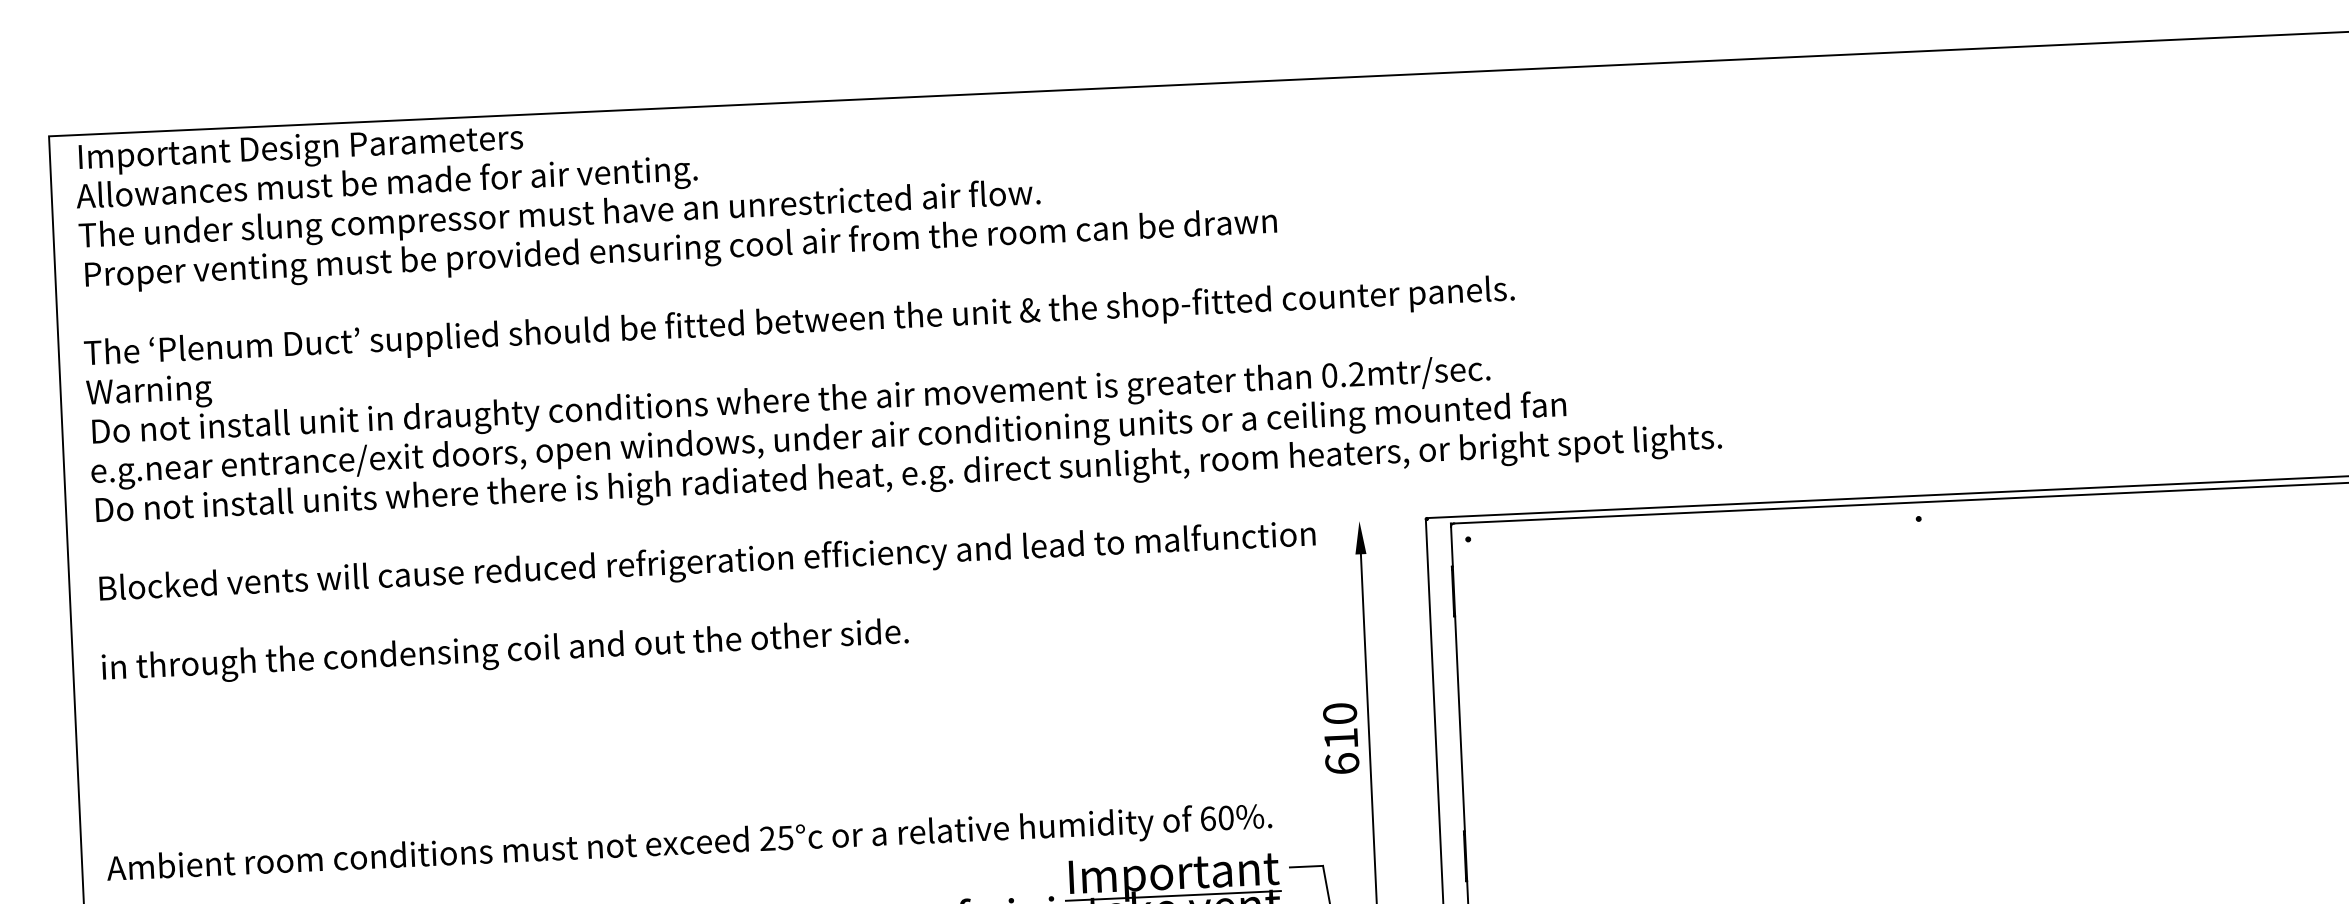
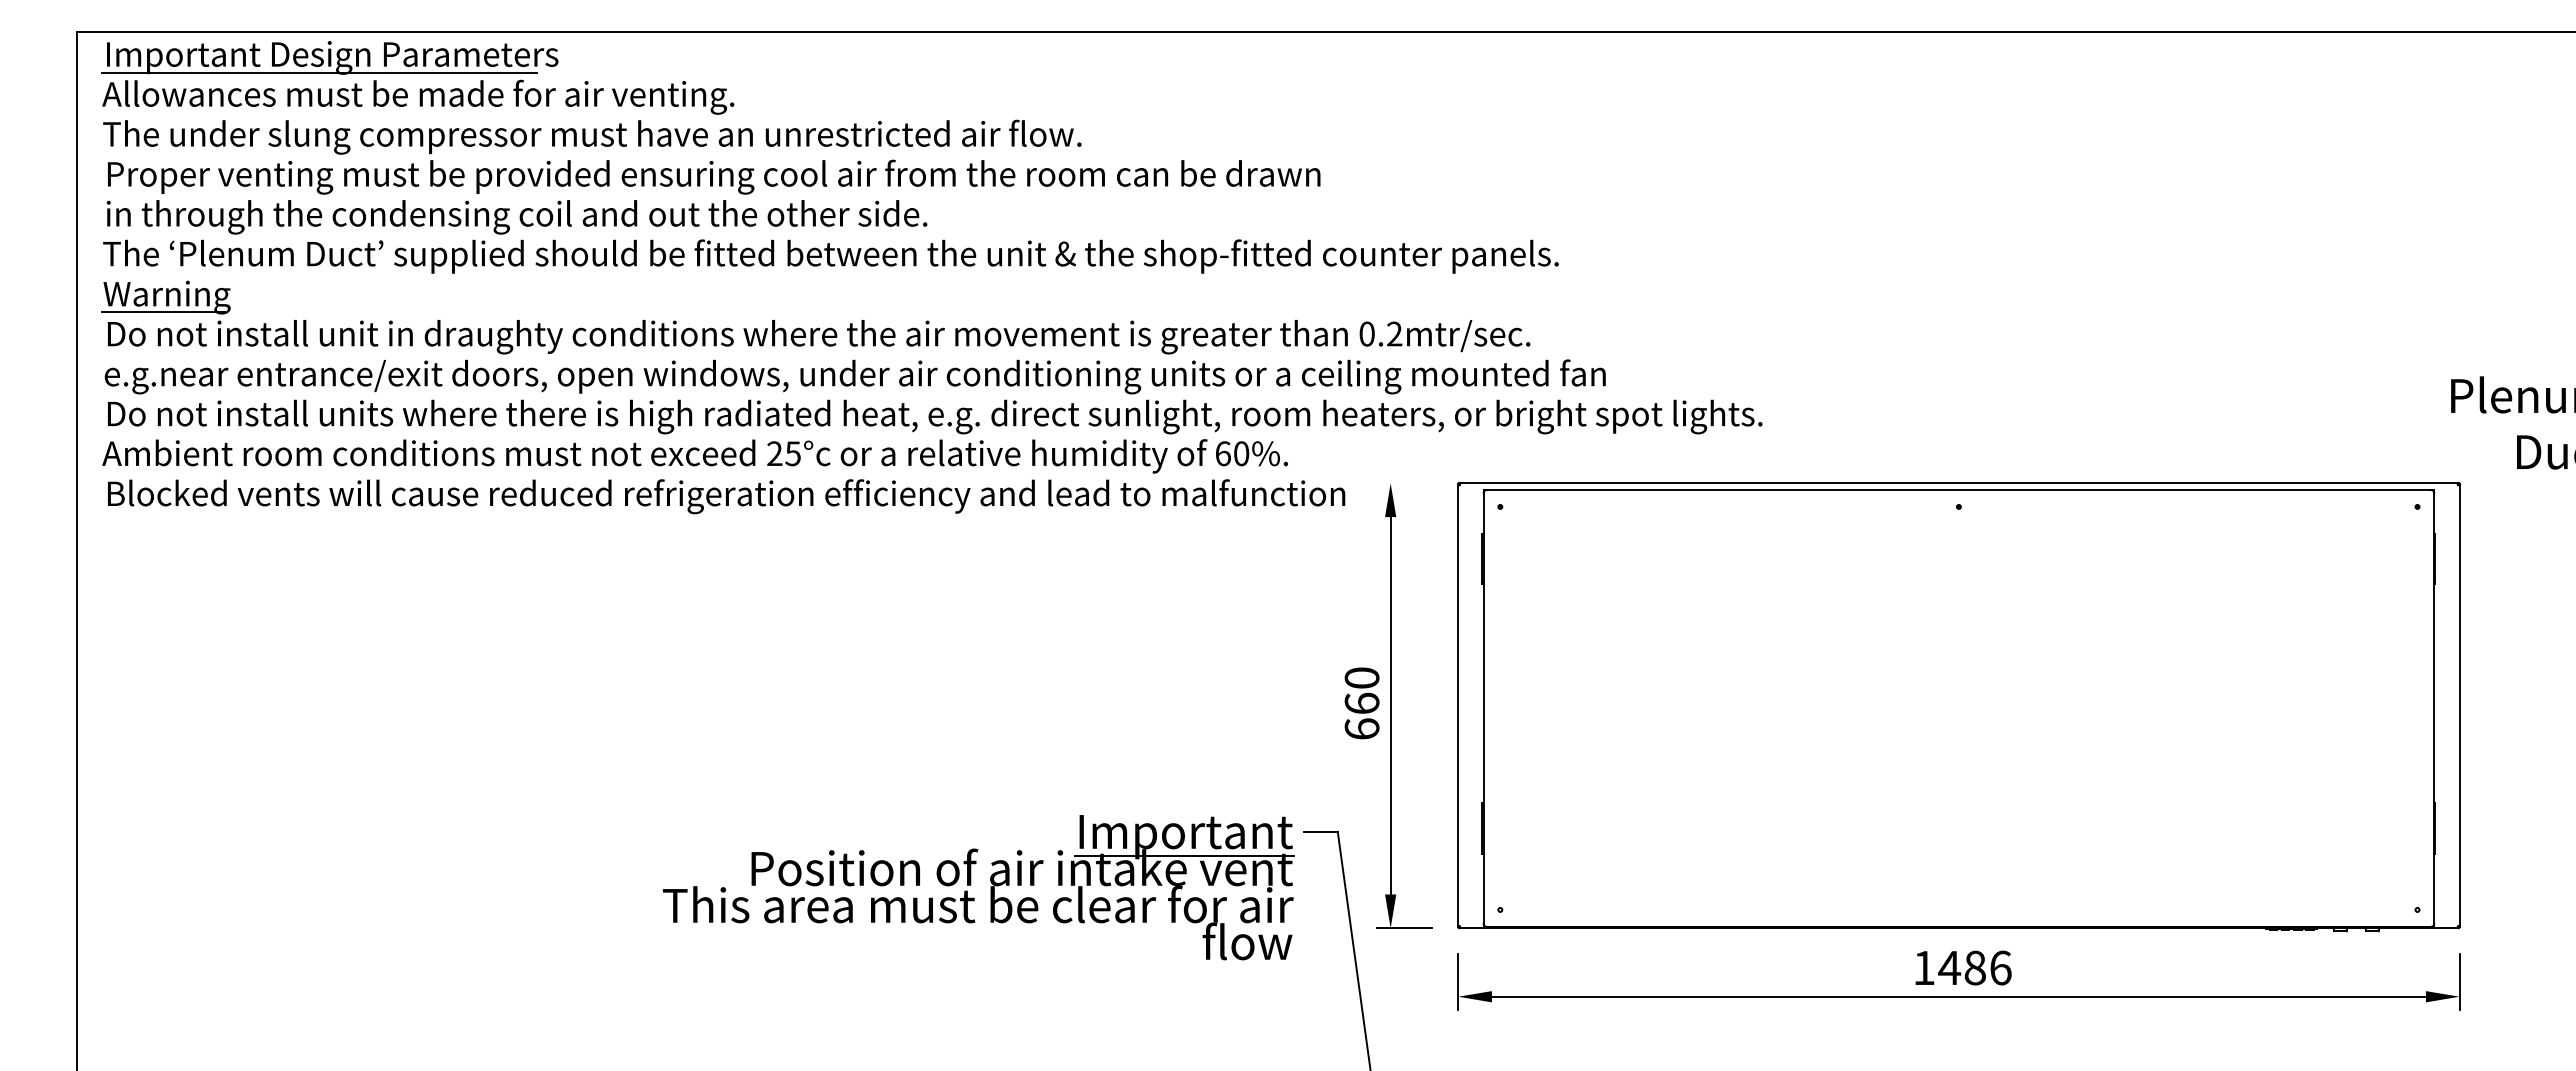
line: (288, 165) -> (319, 72), added
line: (146, 408) -> (163, 312), added
text: (504, 652) -> (516, 217), moved
text: (1340, 737) -> (1361, 702), 610 -> 660
text: (688, 845) -> (694, 456), moved

